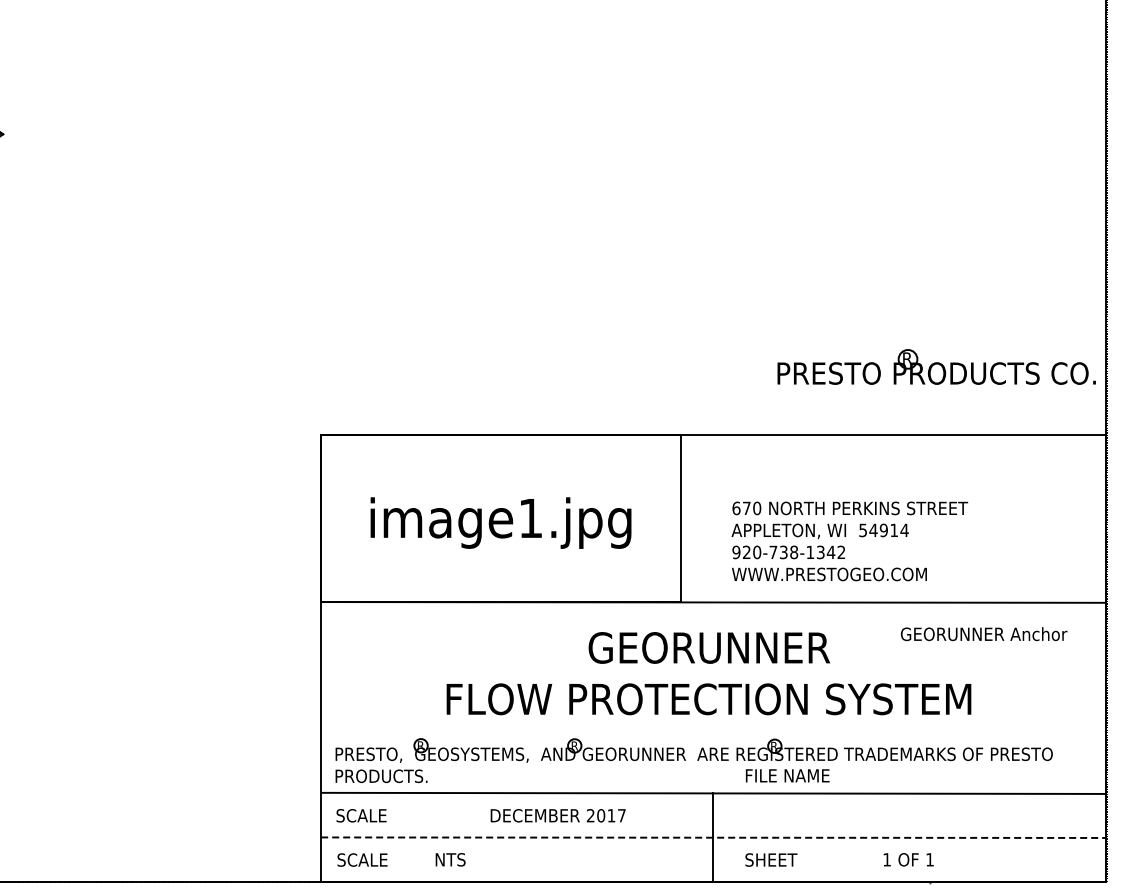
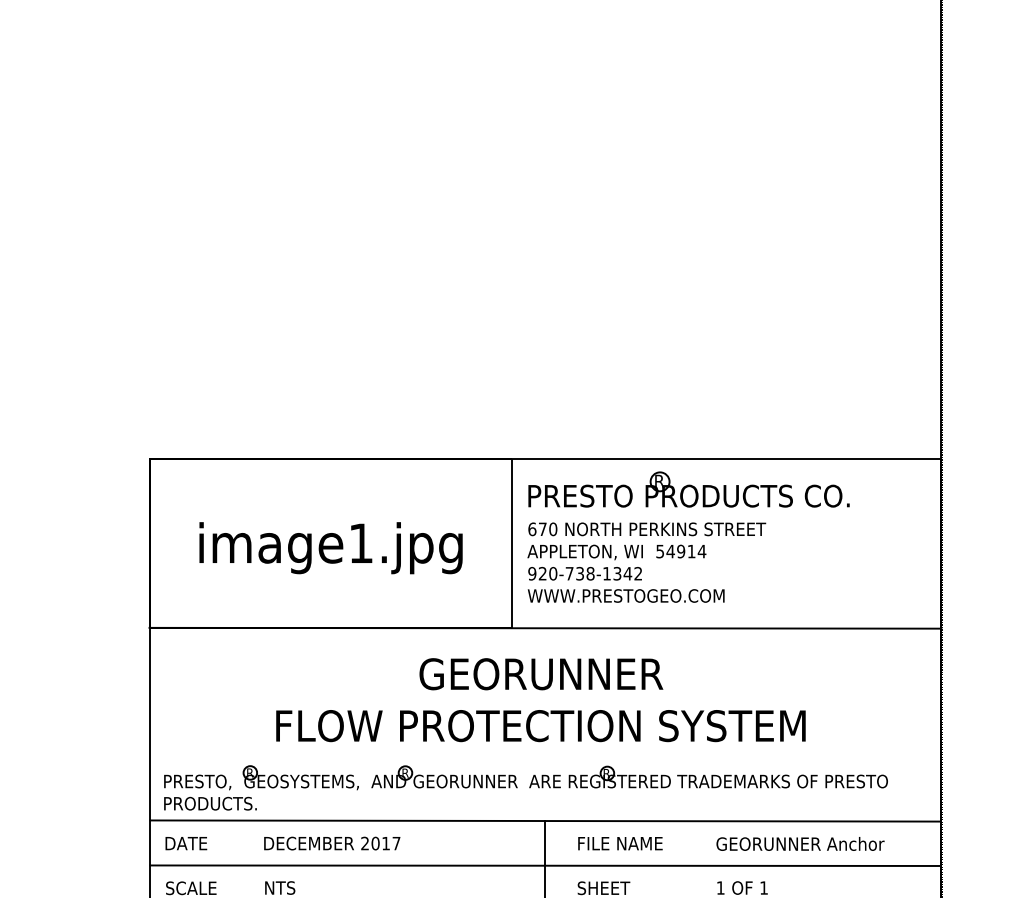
part: (936, 366) -> (688, 489), moved
text: (849, 541) -> (646, 562), moved
text: (983, 634) -> (799, 844), moved
text: (787, 775) -> (620, 843), moved
text: (361, 815) -> (190, 843), SCALE -> DATE
text: (557, 815) -> (331, 843), moved
line: (713, 837) -> (545, 865), dashed -> solid

